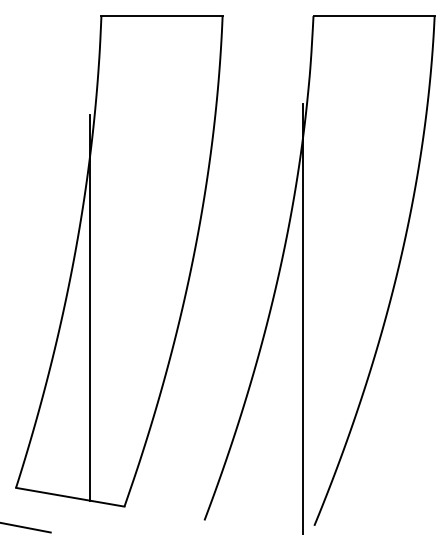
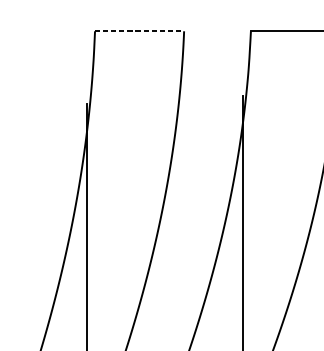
line: (162, 16) -> (139, 31), solid -> dashed

